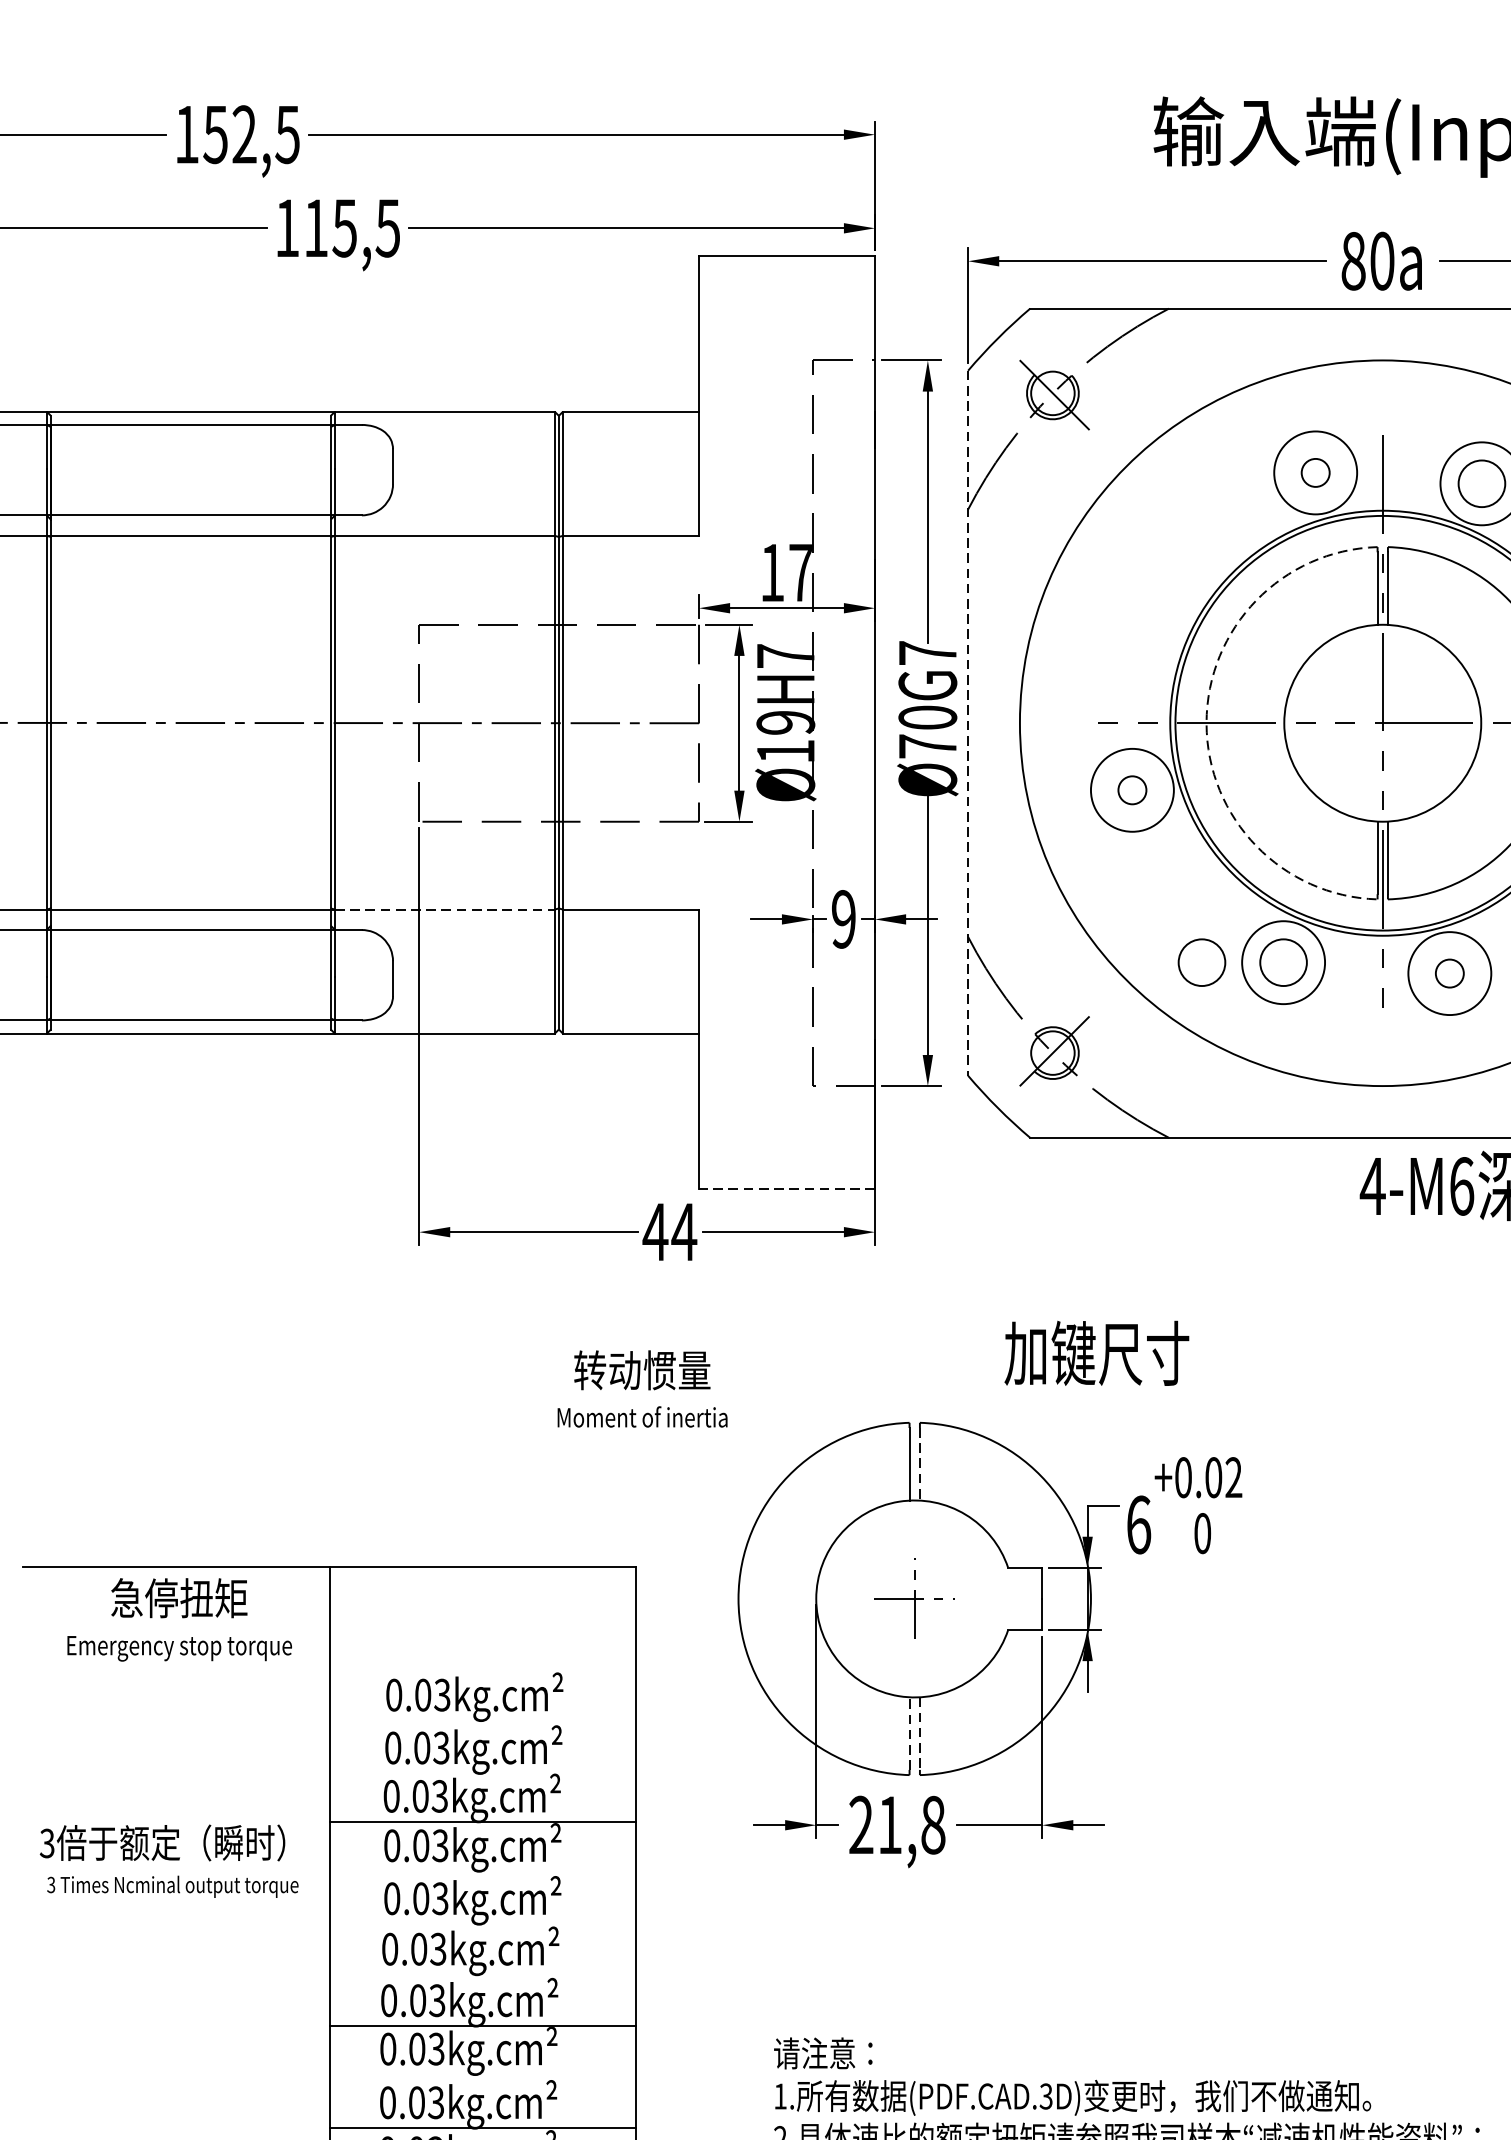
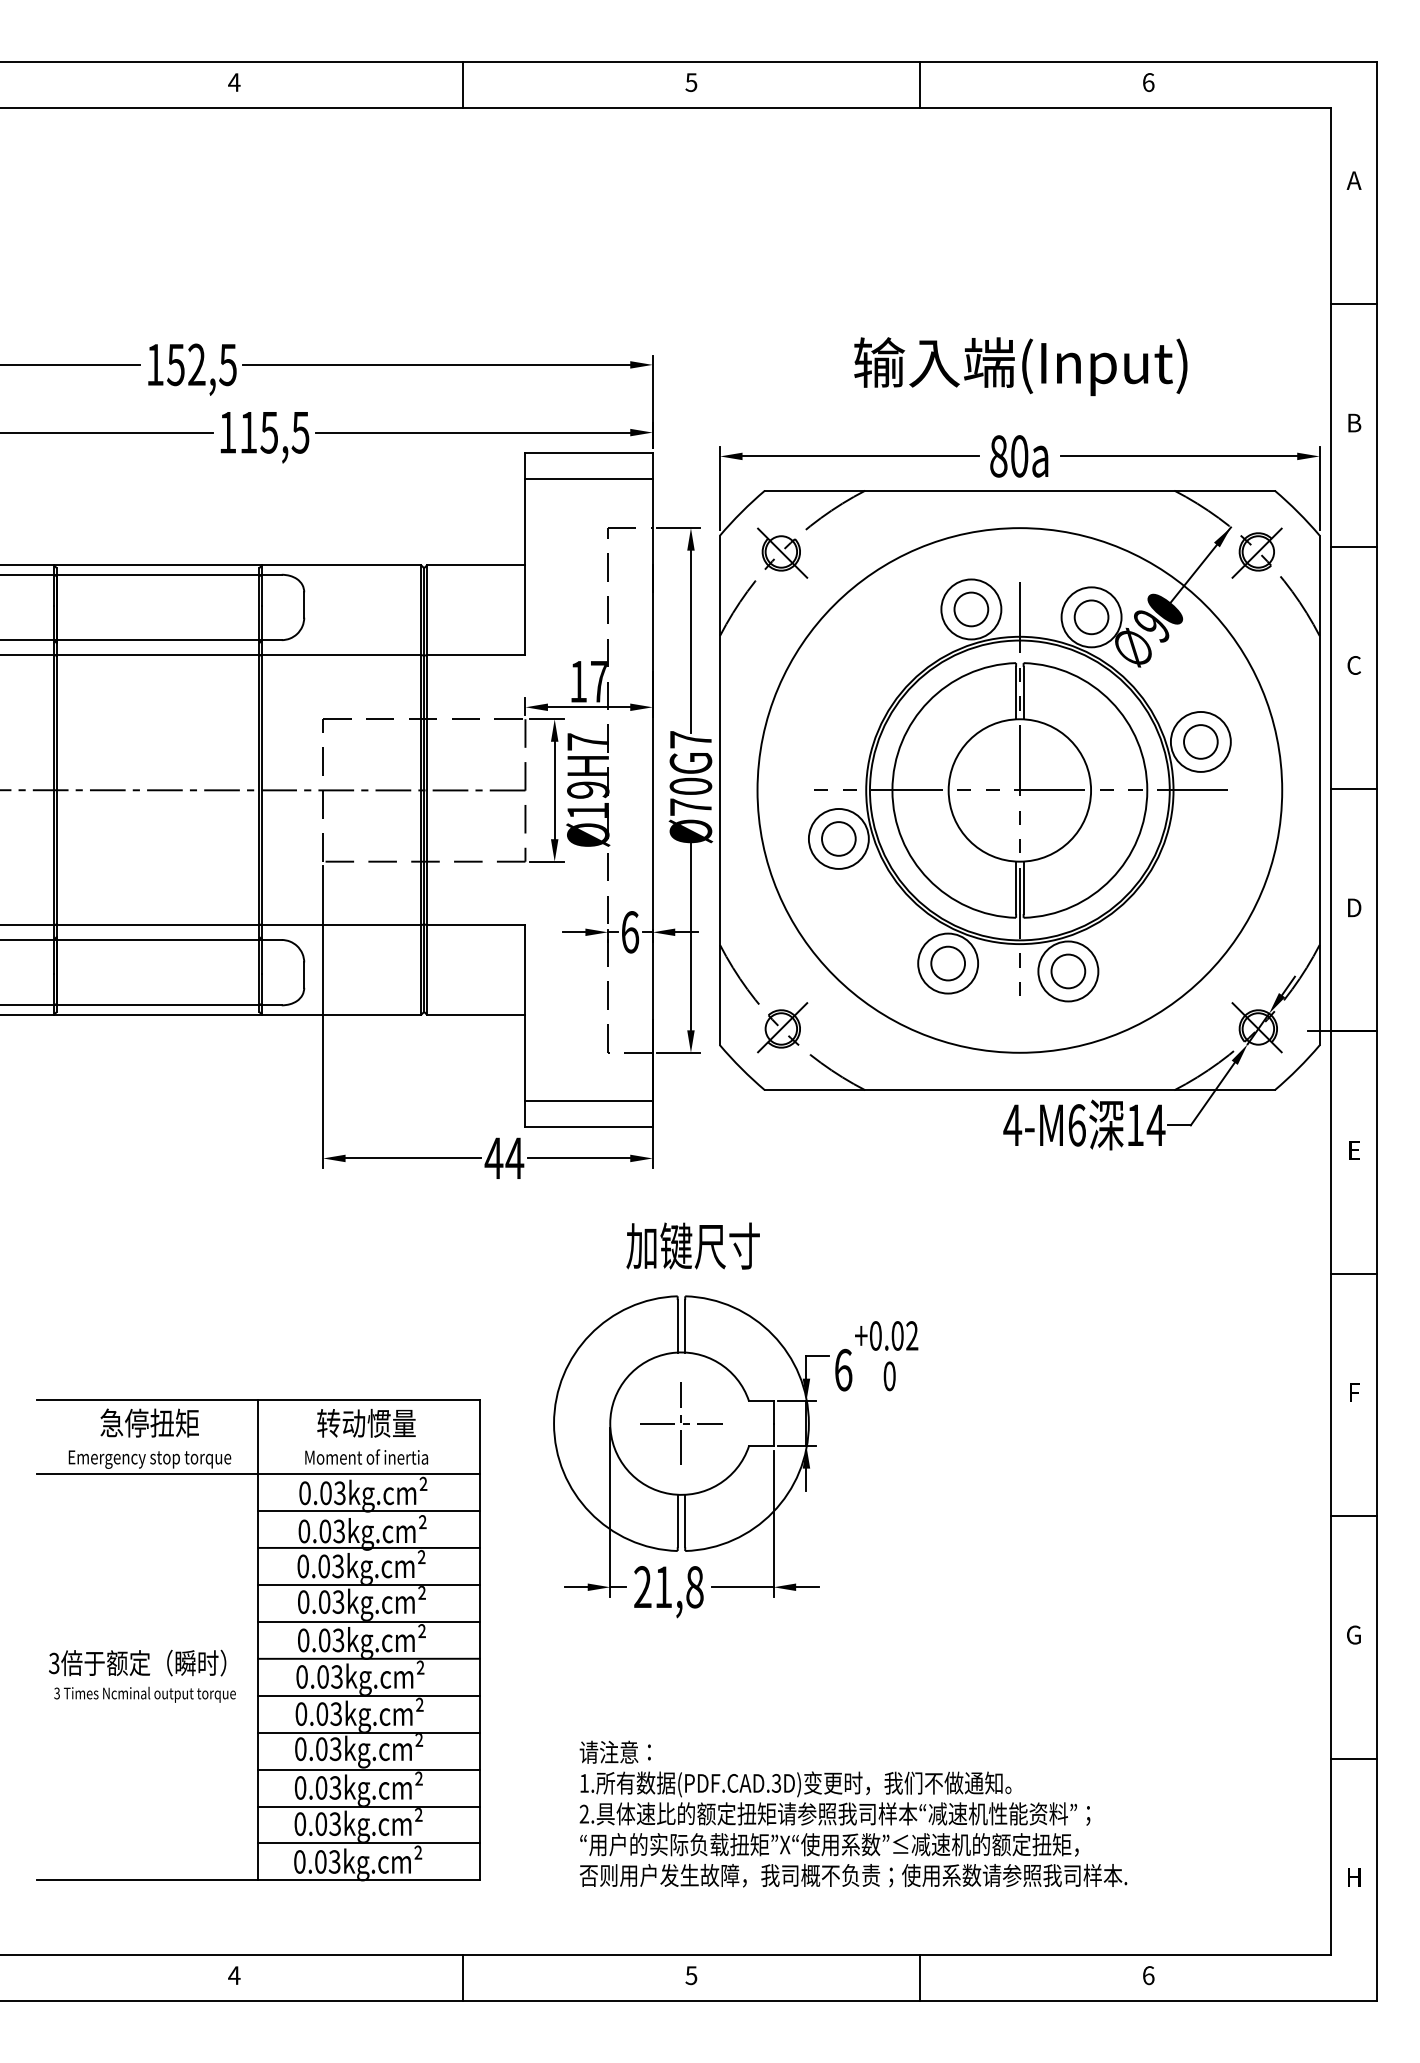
line: (786, 293) -> (588, 479), added
circle: (1315, 472) -> (971, 609), size x1.67
line: (968, 723) -> (720, 790), dashed -> solid
arc: (1206, 723) -> (892, 790), dashed -> solid
circle: (1131, 789) -> (838, 838), size x1.67
line: (445, 910) -> (342, 925), dashed -> solid
text: (844, 919) -> (630, 932), 9 -> 6
circle: (1201, 962) -> (888, 963), removed
circle: (1450, 973) -> (1068, 971), size x1.67
line: (786, 1152) -> (588, 1100), added
line: (787, 1189) -> (589, 1127), dashed -> solid
text: (1095, 1352) -> (692, 1245), moved
text: (642, 1388) -> (366, 1436), moved
line: (920, 1464) -> (685, 1326), dashed -> solid
part: (914, 1598) -> (681, 1423), size x1.43
line: (329, 1669) -> (258, 1474), added
line: (483, 1720) -> (369, 1511), added
line: (909, 1732) -> (677, 1520), dashed -> solid
line: (920, 1734) -> (685, 1521), dashed -> solid
line: (483, 1770) -> (369, 1547), added
text: (169, 1860) -> (142, 1675), moved
line: (483, 1872) -> (369, 1621), added
line: (483, 1923) -> (369, 1658), added
line: (483, 1974) -> (369, 1695), added
line: (483, 2077) -> (369, 1769), added

